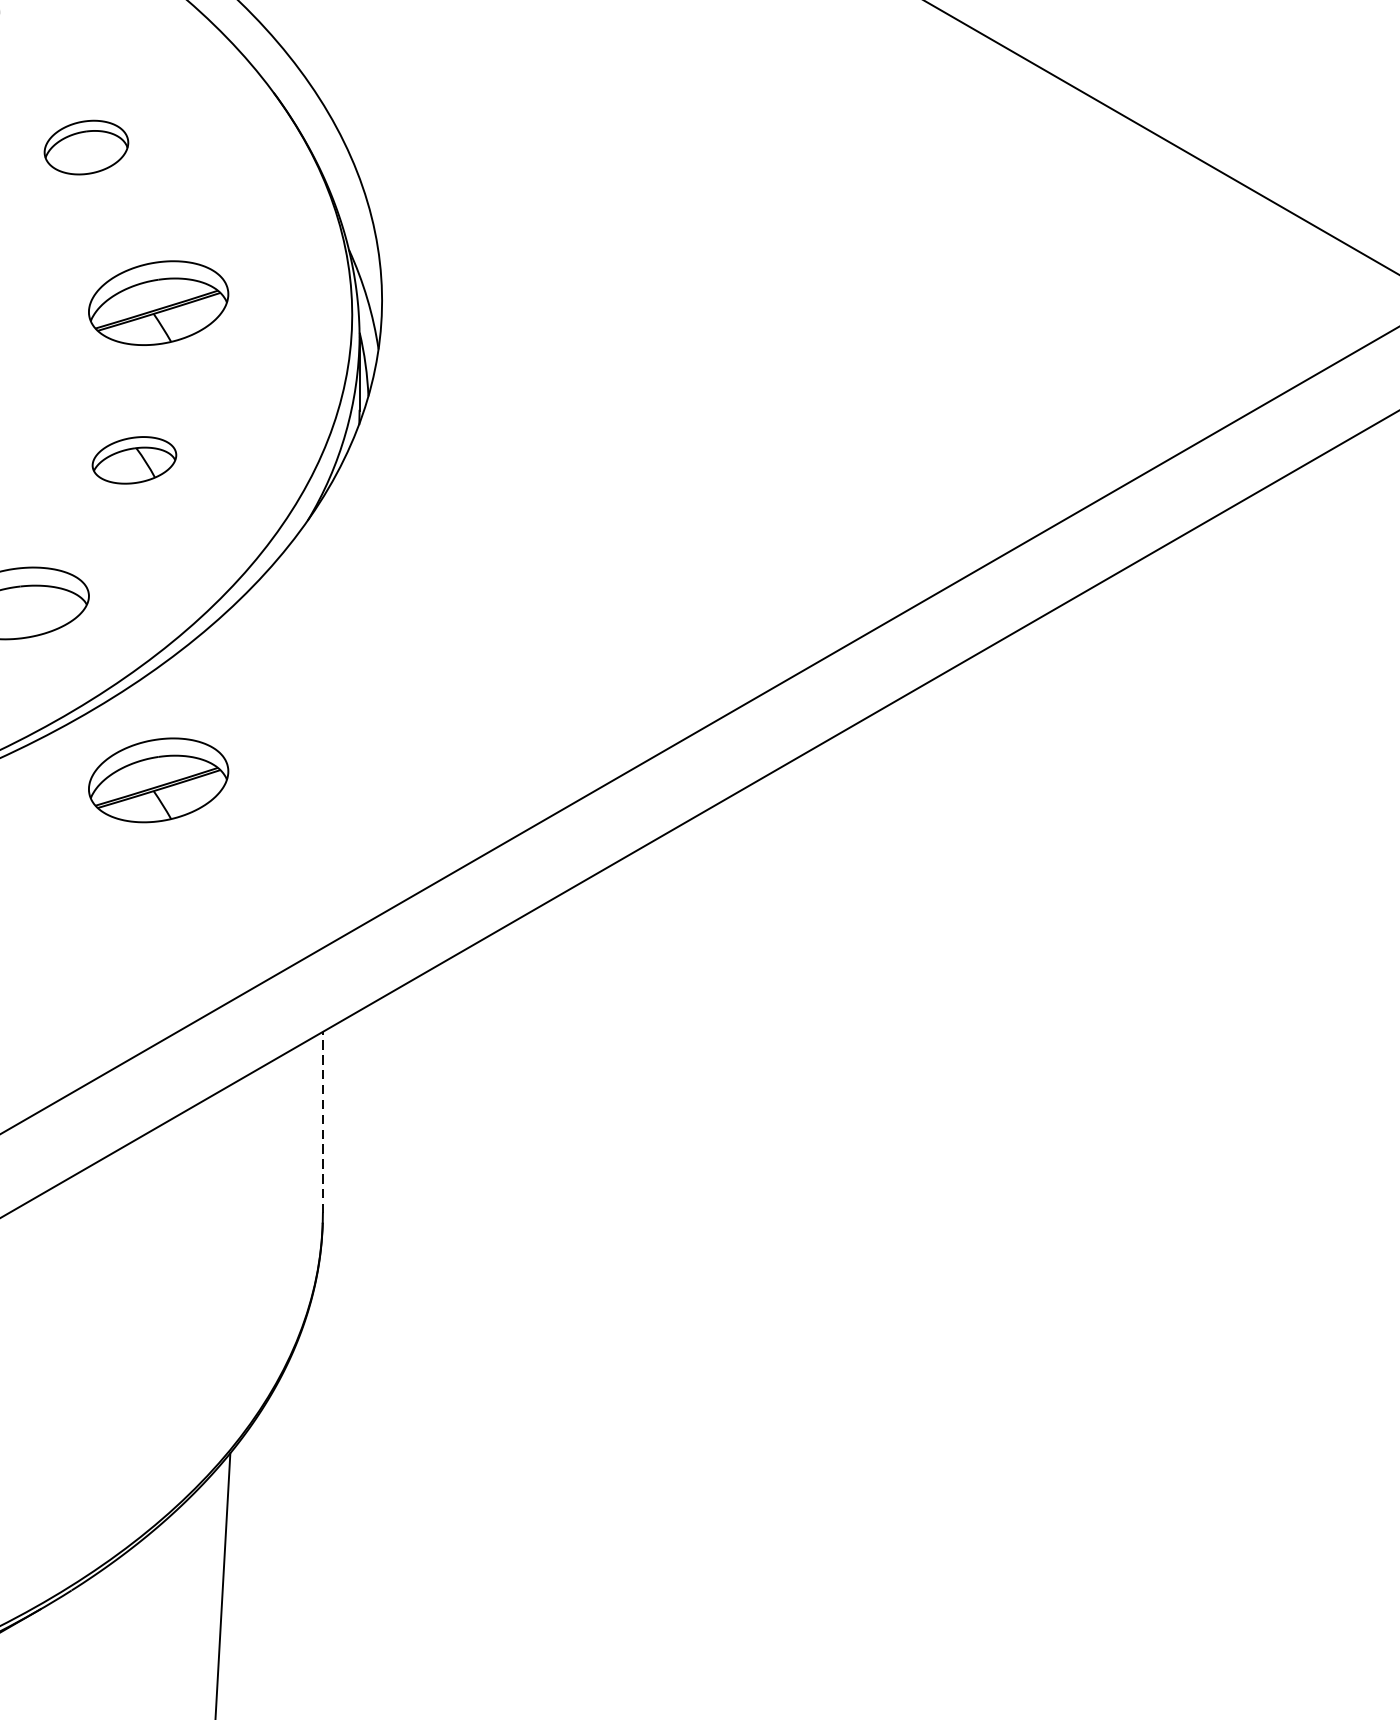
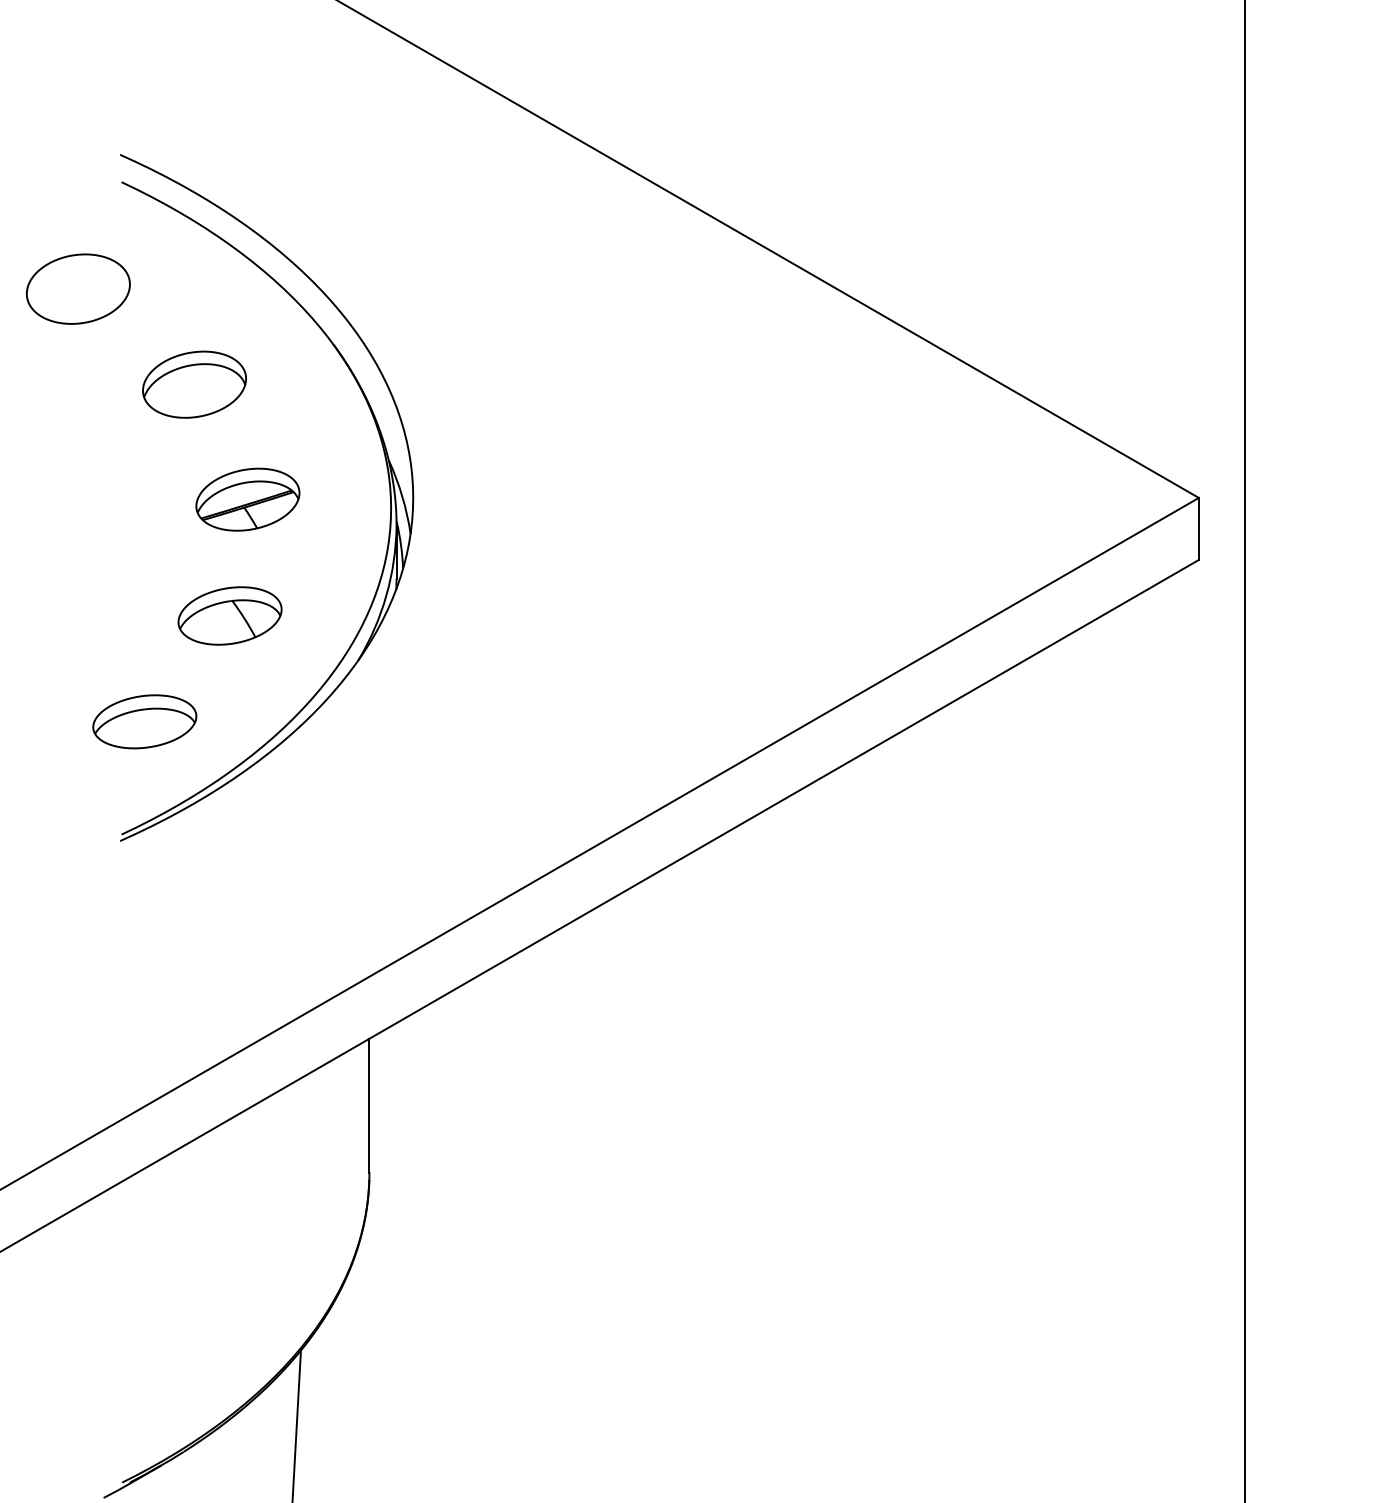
part: (86, 147) -> (194, 384), size x1.67
part: (133, 459) -> (229, 615), size x1.67
part: (158, 780) -> (247, 852), removed
line: (322, 1122) -> (369, 1105), dashed -> solid

